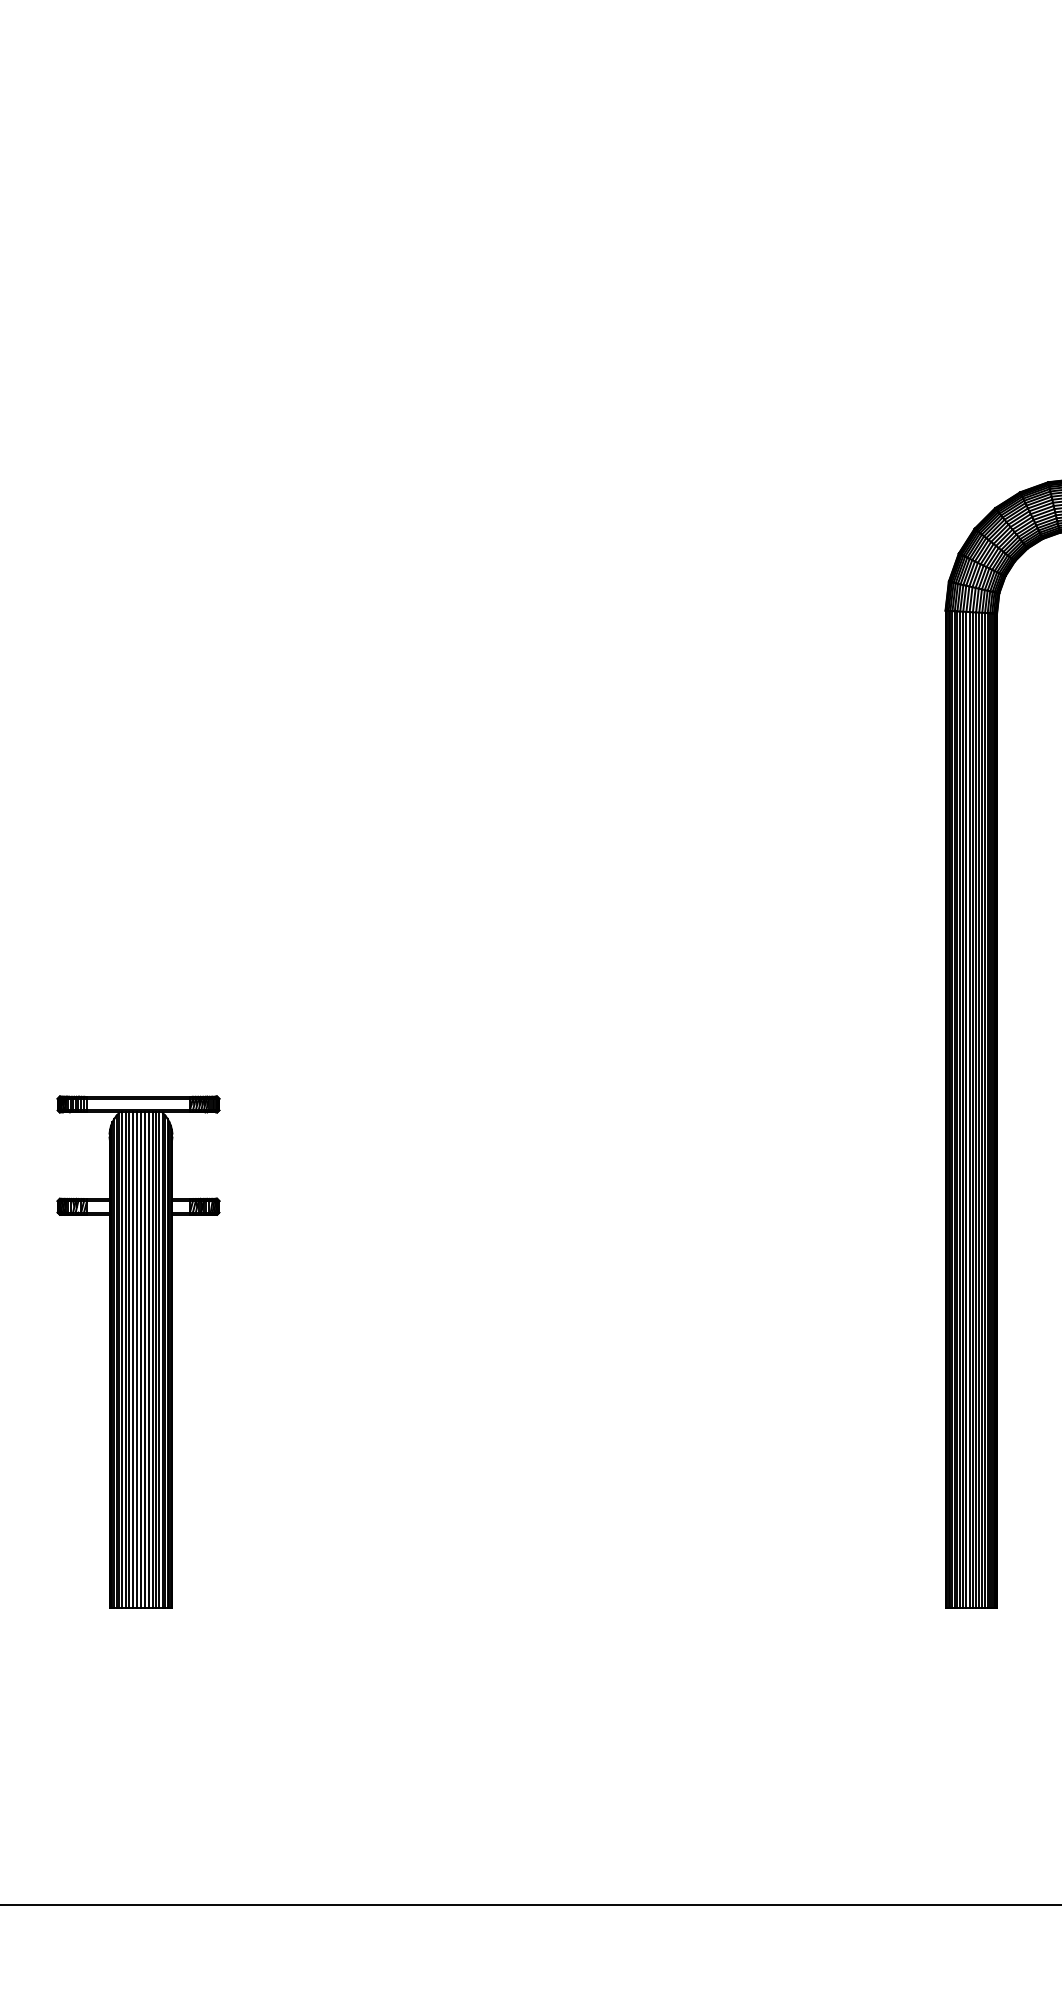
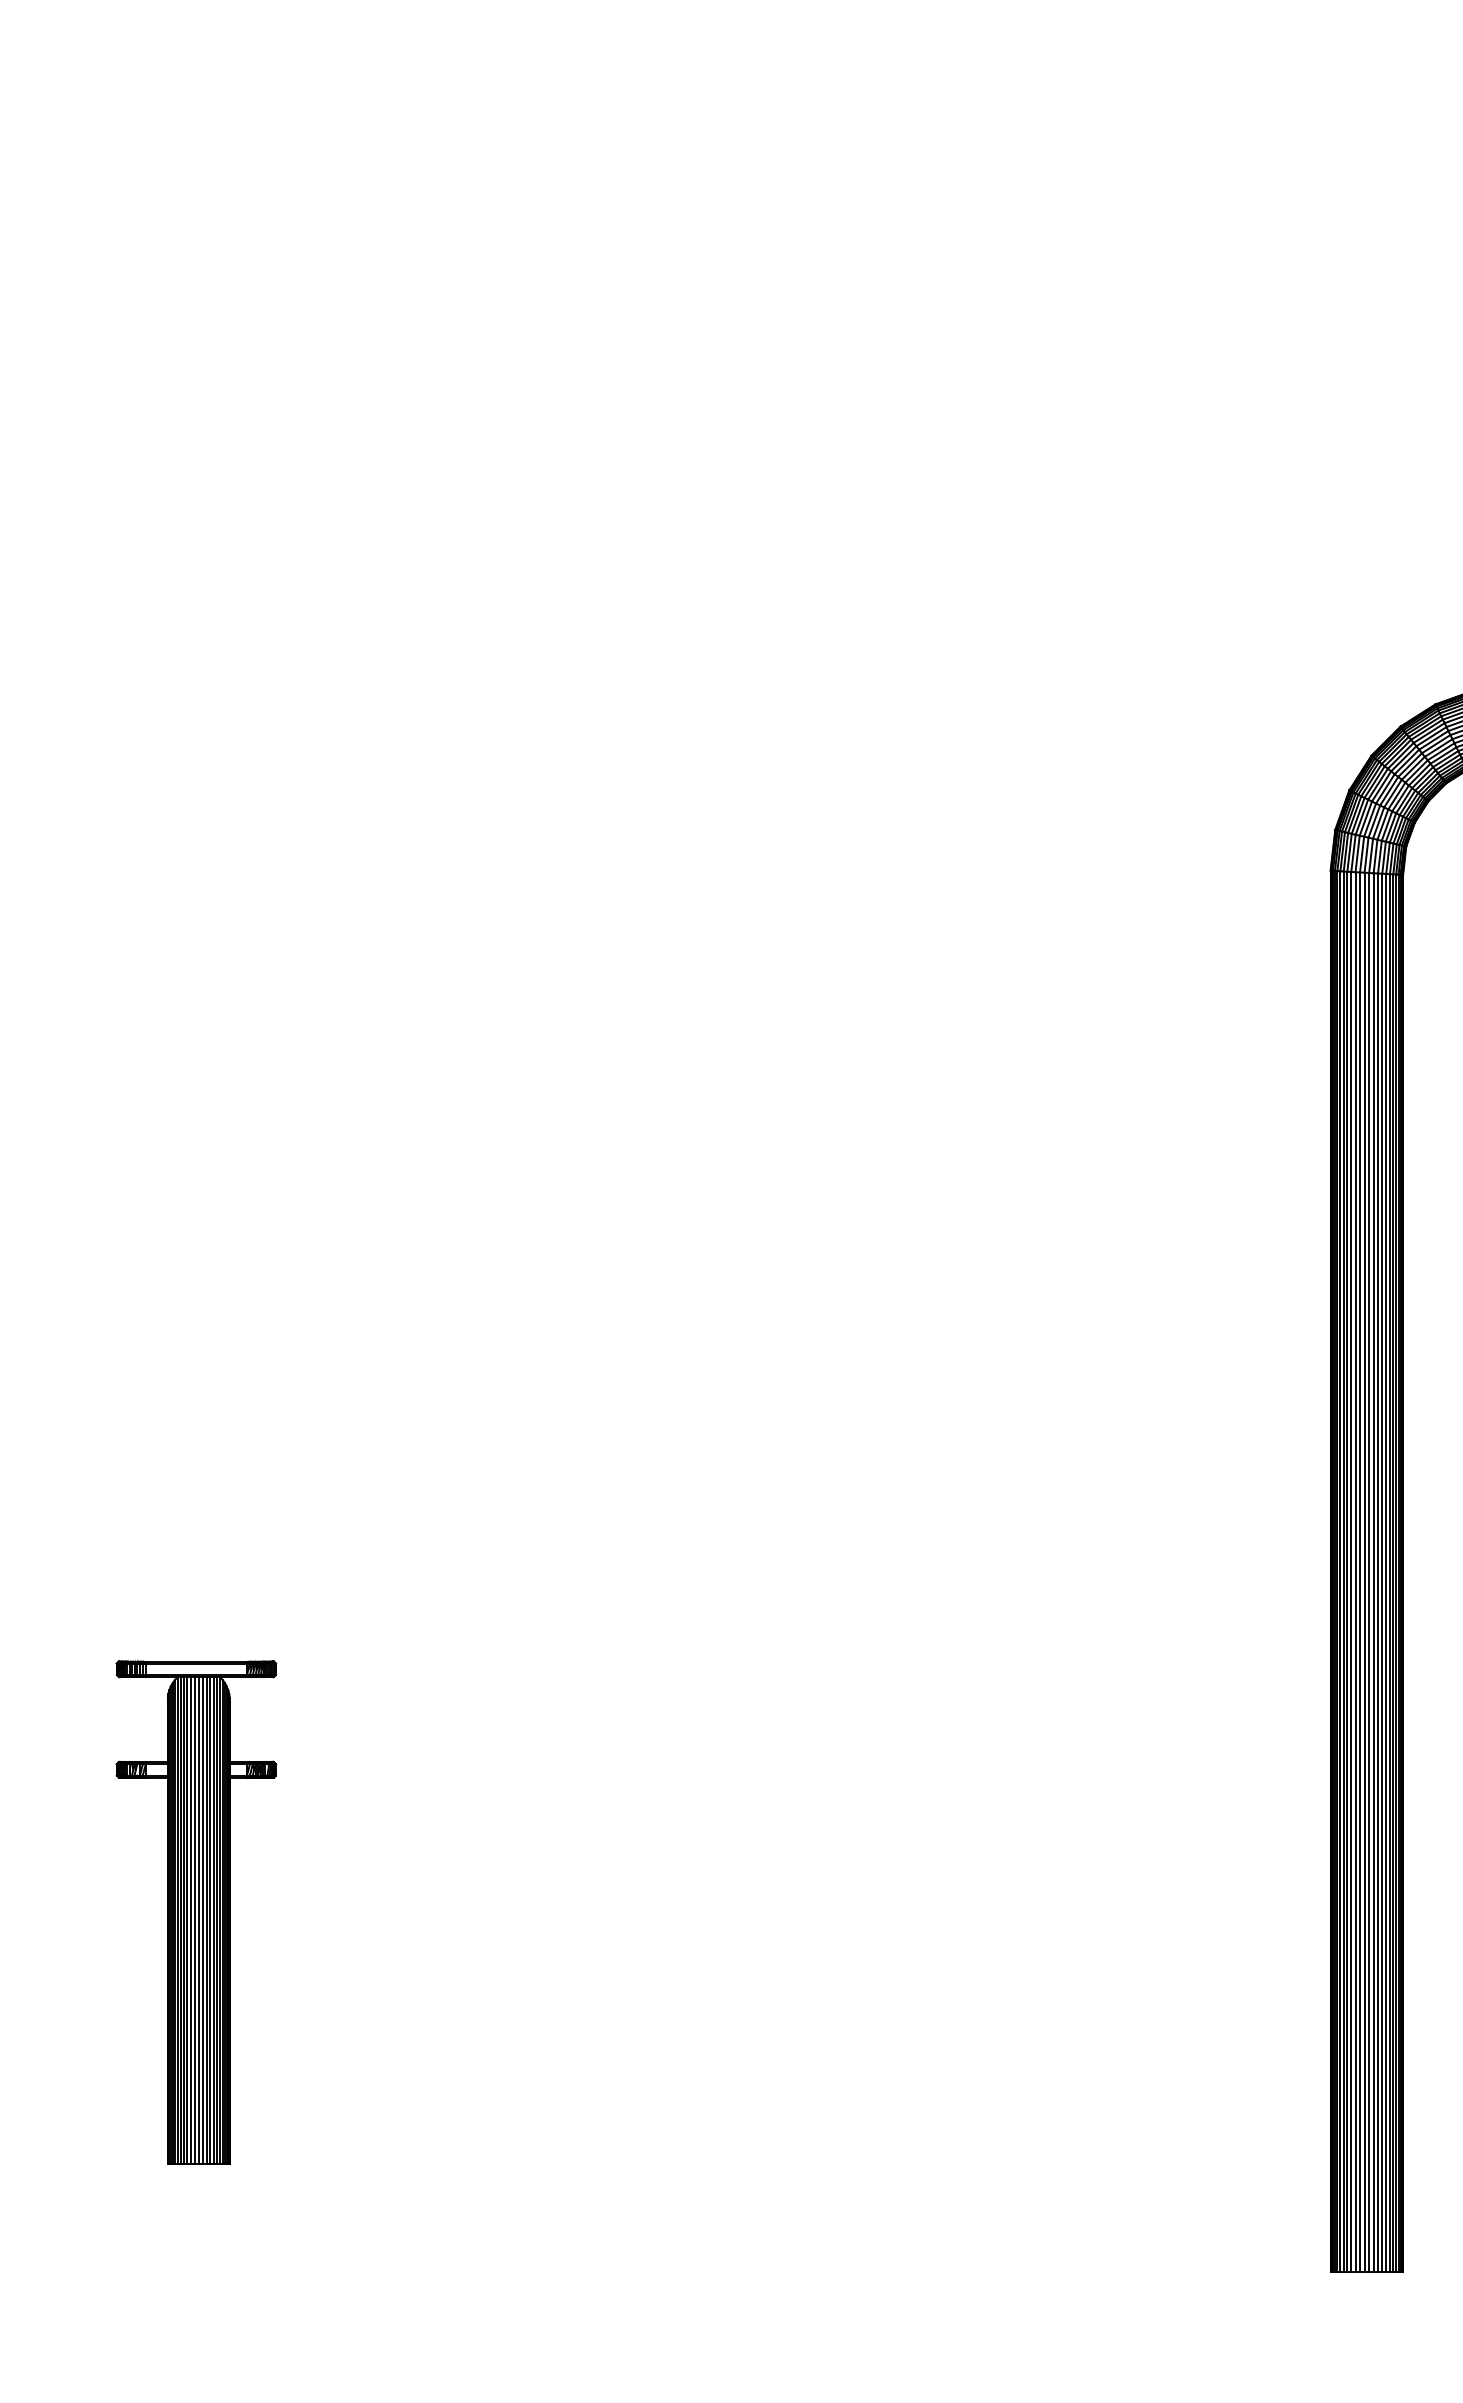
part: (138, 1351) -> (196, 1911), size x0.7

